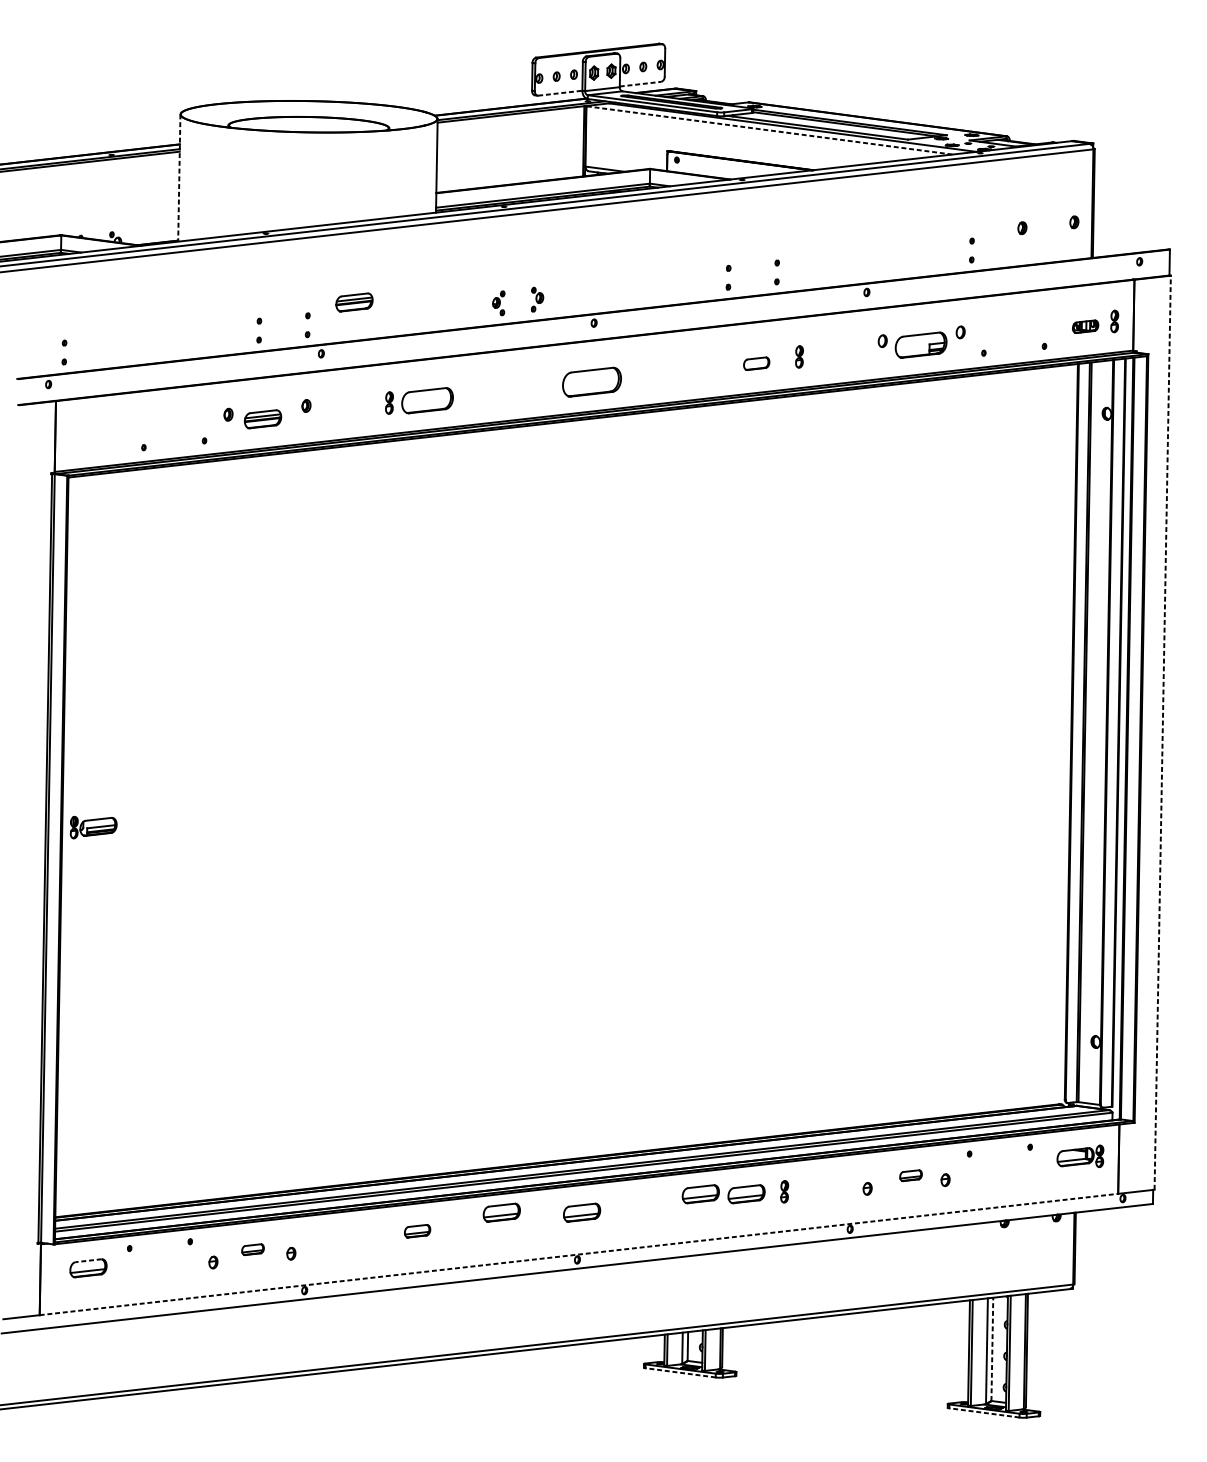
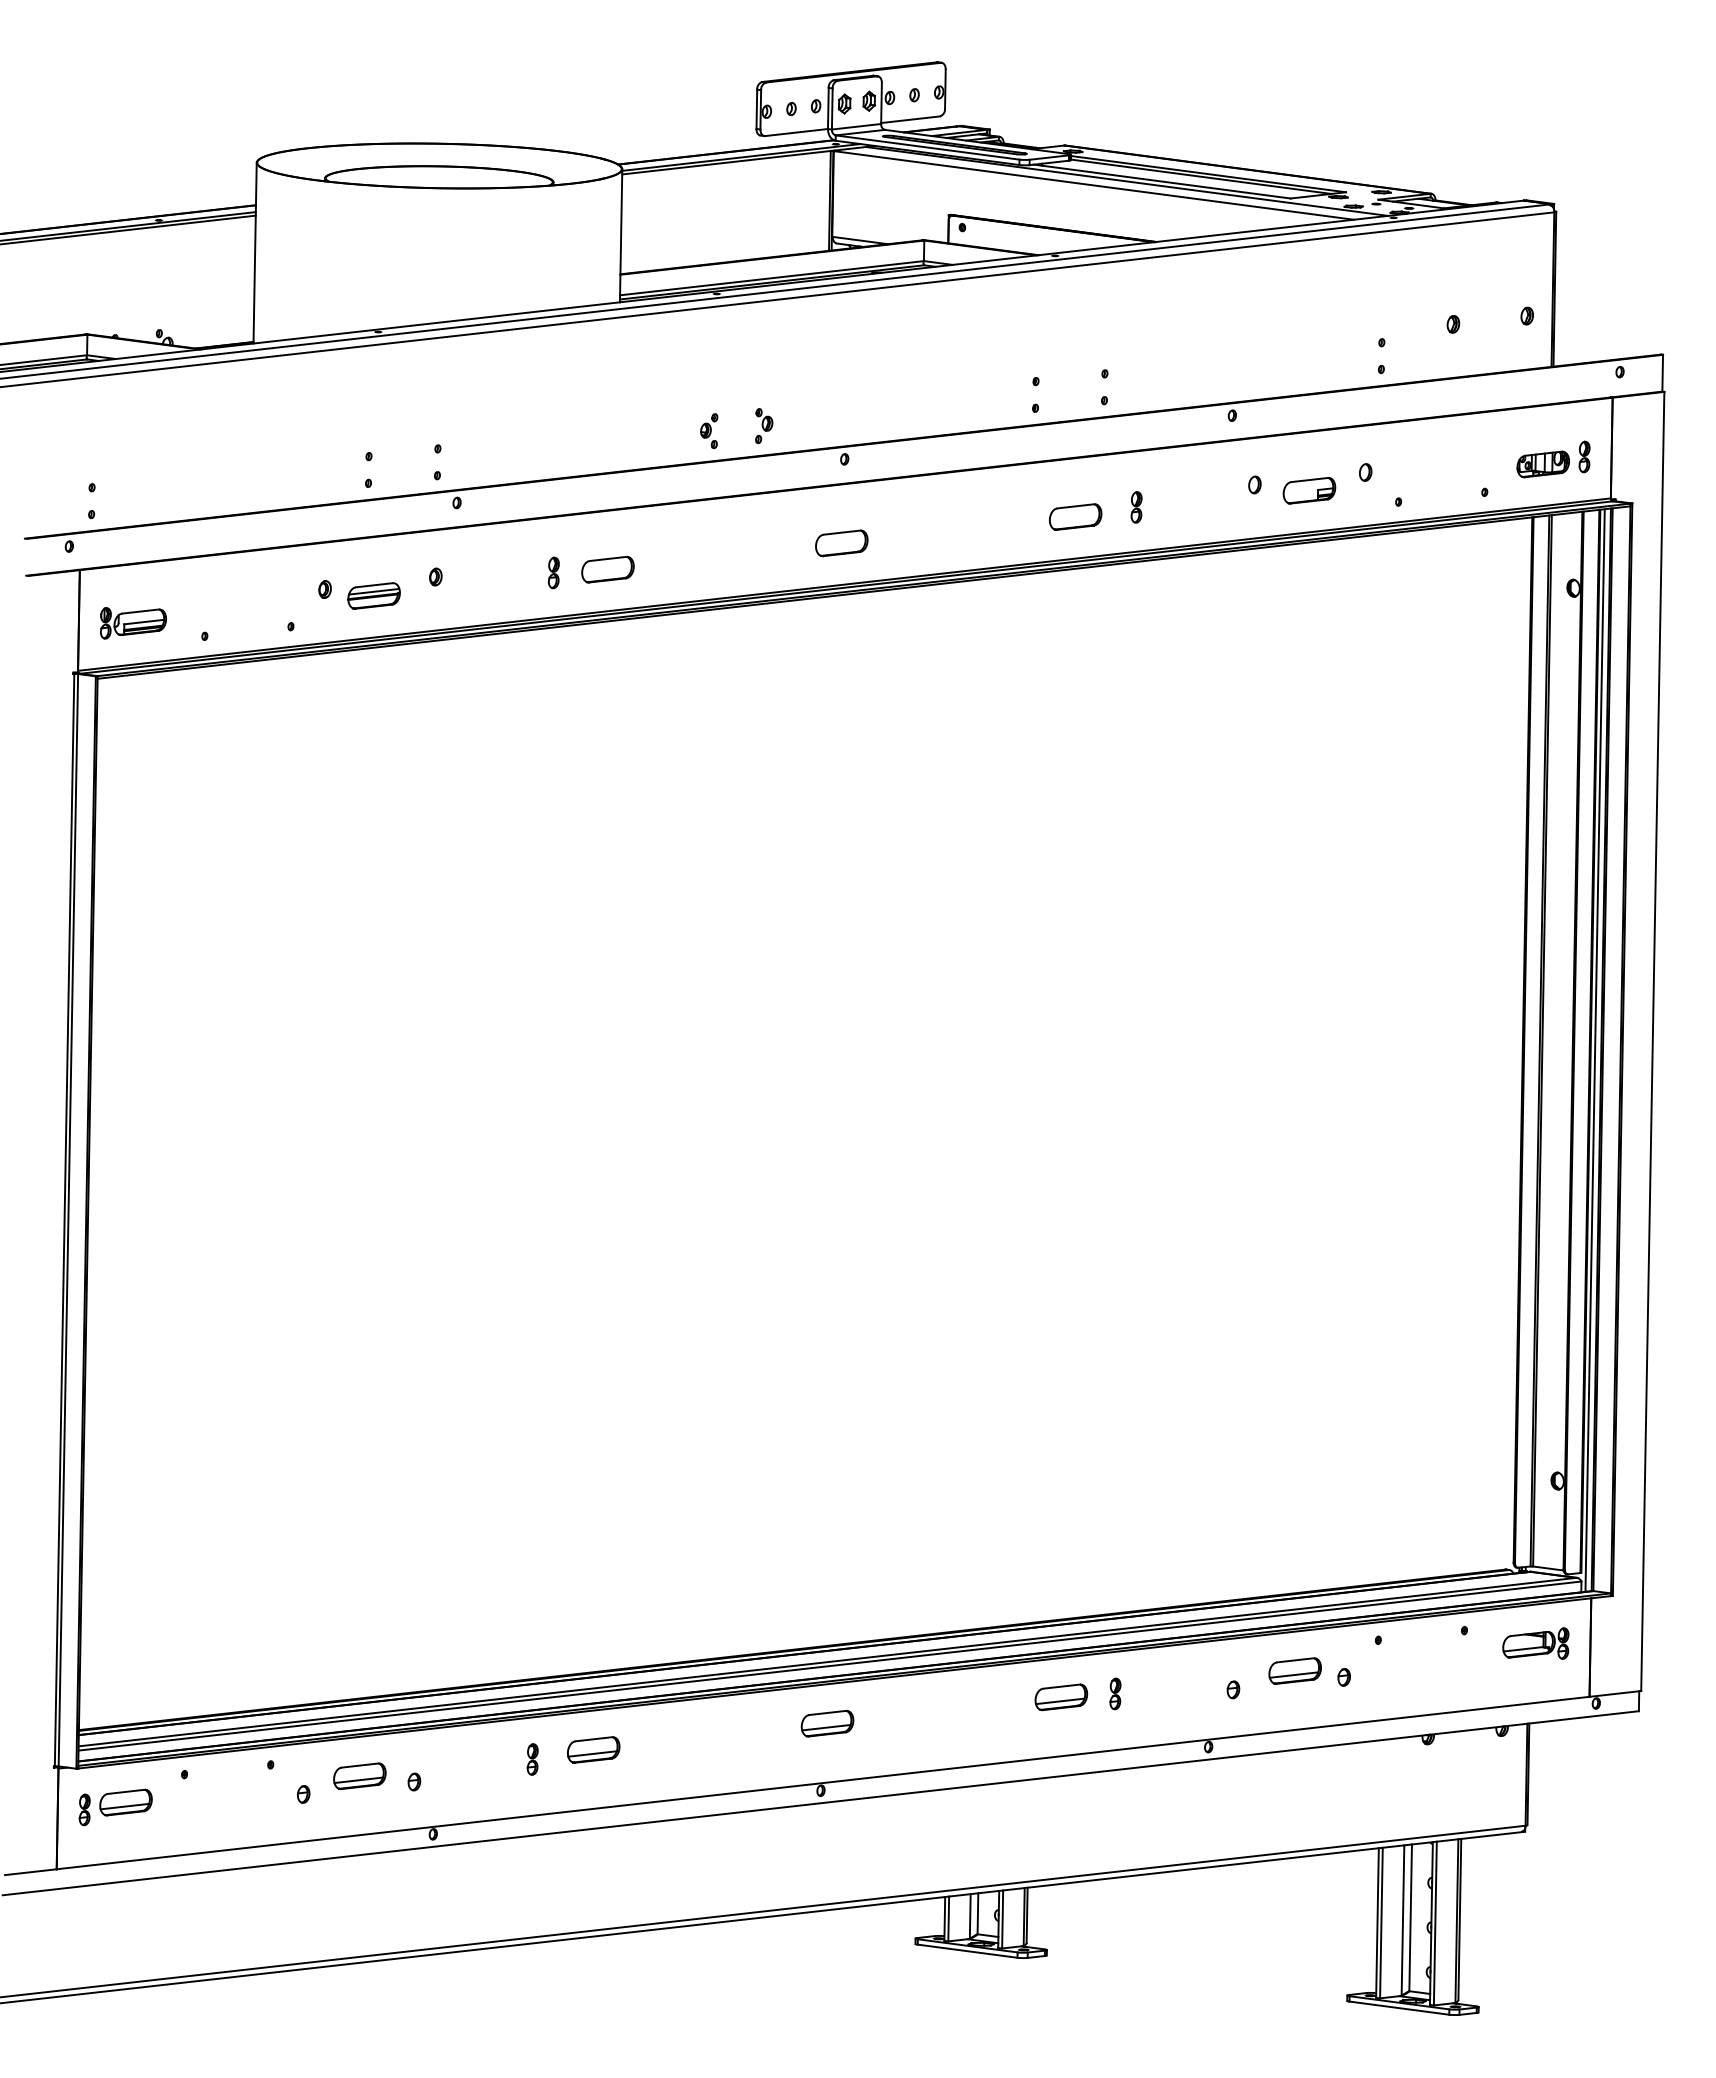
line: (640, 84) -> (910, 119), dashed -> solid
line: (560, 93) -> (796, 132), dashed -> solid
line: (769, 130) -> (1094, 185), dashed -> solid
line: (179, 178) -> (255, 253), dashed -> solid
part: (354, 302) -> (503, 429), removed
part: (1085, 326) -> (1542, 464), size x1.43
part: (921, 345) -> (1309, 490), size x0.71
part: (756, 363) -> (1075, 516), size x1.43
part: (591, 382) -> (841, 543), size x0.62
part: (427, 400) -> (607, 569), size x0.71
line: (1162, 732) -> (1652, 1041), dashed -> solid
line: (1121, 739) -> (1594, 1050), added
part: (93, 827) -> (133, 623), moved
part: (910, 1175) -> (1294, 1670), size x1.67
part: (700, 1194) -> (996, 1697), removed
part: (501, 1212) -> (713, 1723), removed
part: (417, 1230) -> (593, 1749), size x1.43
part: (374, 1237) -> (532, 1759), added
part: (252, 1249) -> (359, 1775), size x1.67
line: (579, 1254) -> (823, 1783), dashed -> solid
line: (88, 1260) -> (126, 1791), dashed -> solid
part: (59, 1273) -> (84, 1809), added
line: (992, 1349) -> (1410, 1917), dashed -> solid
line: (680, 1373) -> (967, 1951), dashed -> solid
line: (983, 1413) -> (1398, 2008), dashed -> solid

